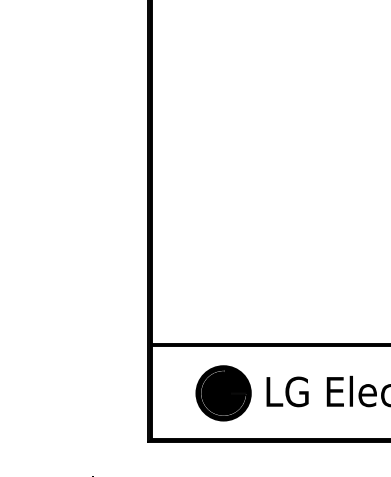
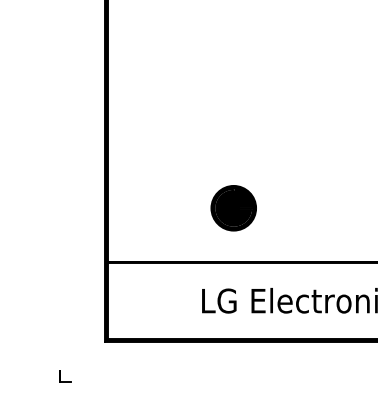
part: (223, 393) -> (233, 208), moved

